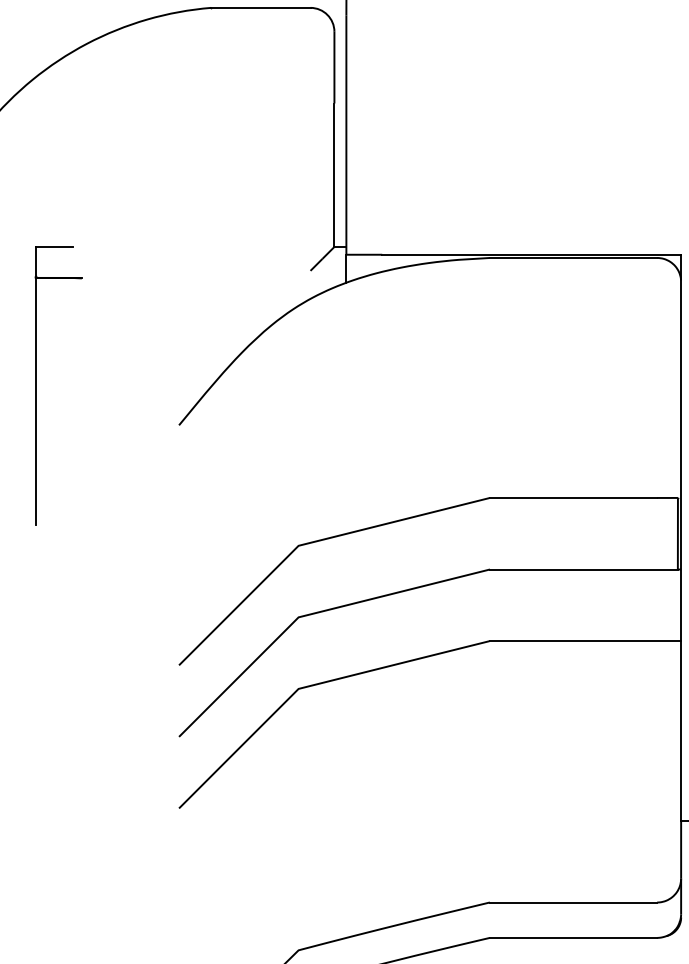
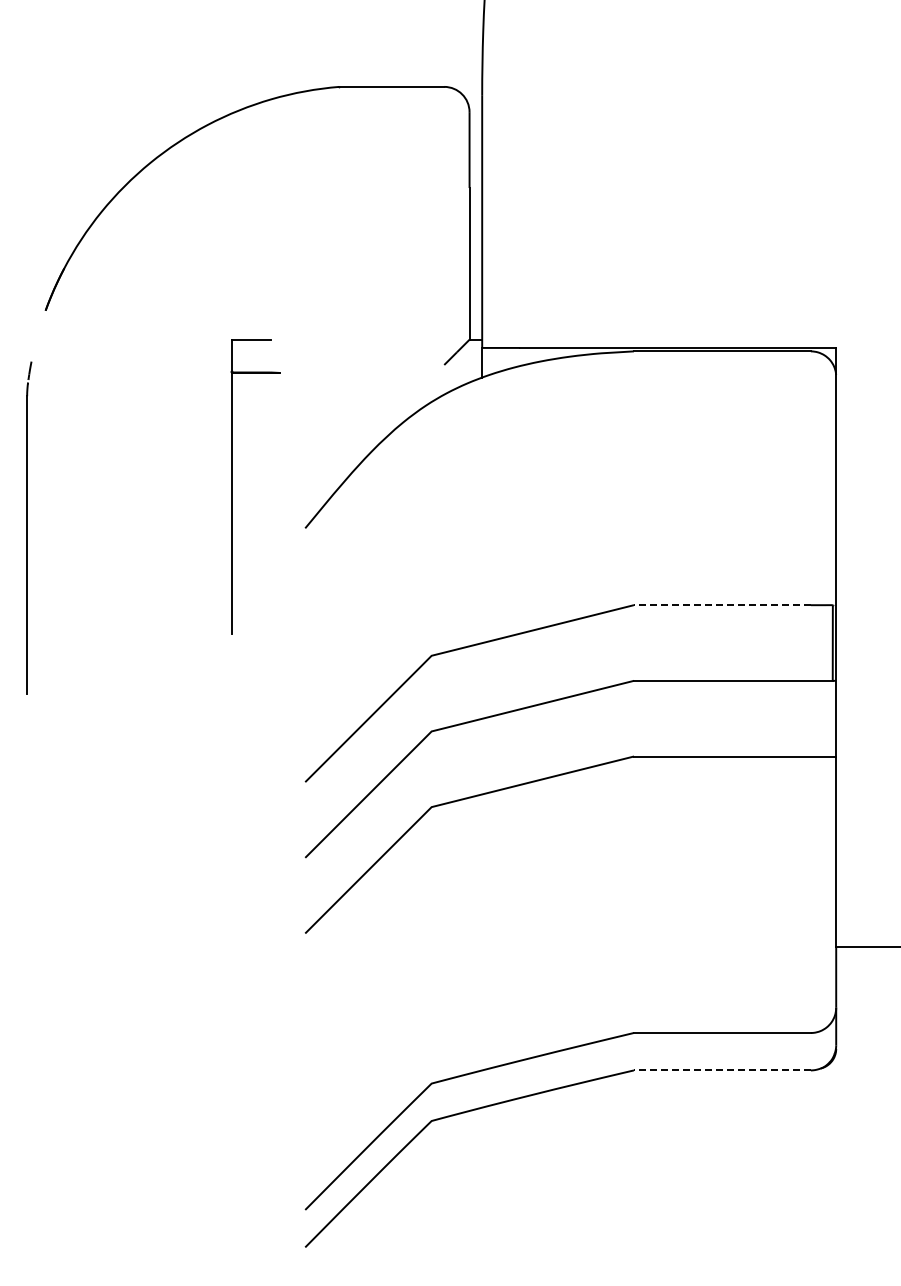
part: (36, 385) -> (232, 486), moved
line: (572, 498) -> (721, 605), solid -> dashed
line: (572, 937) -> (721, 1070), solid -> dashed

